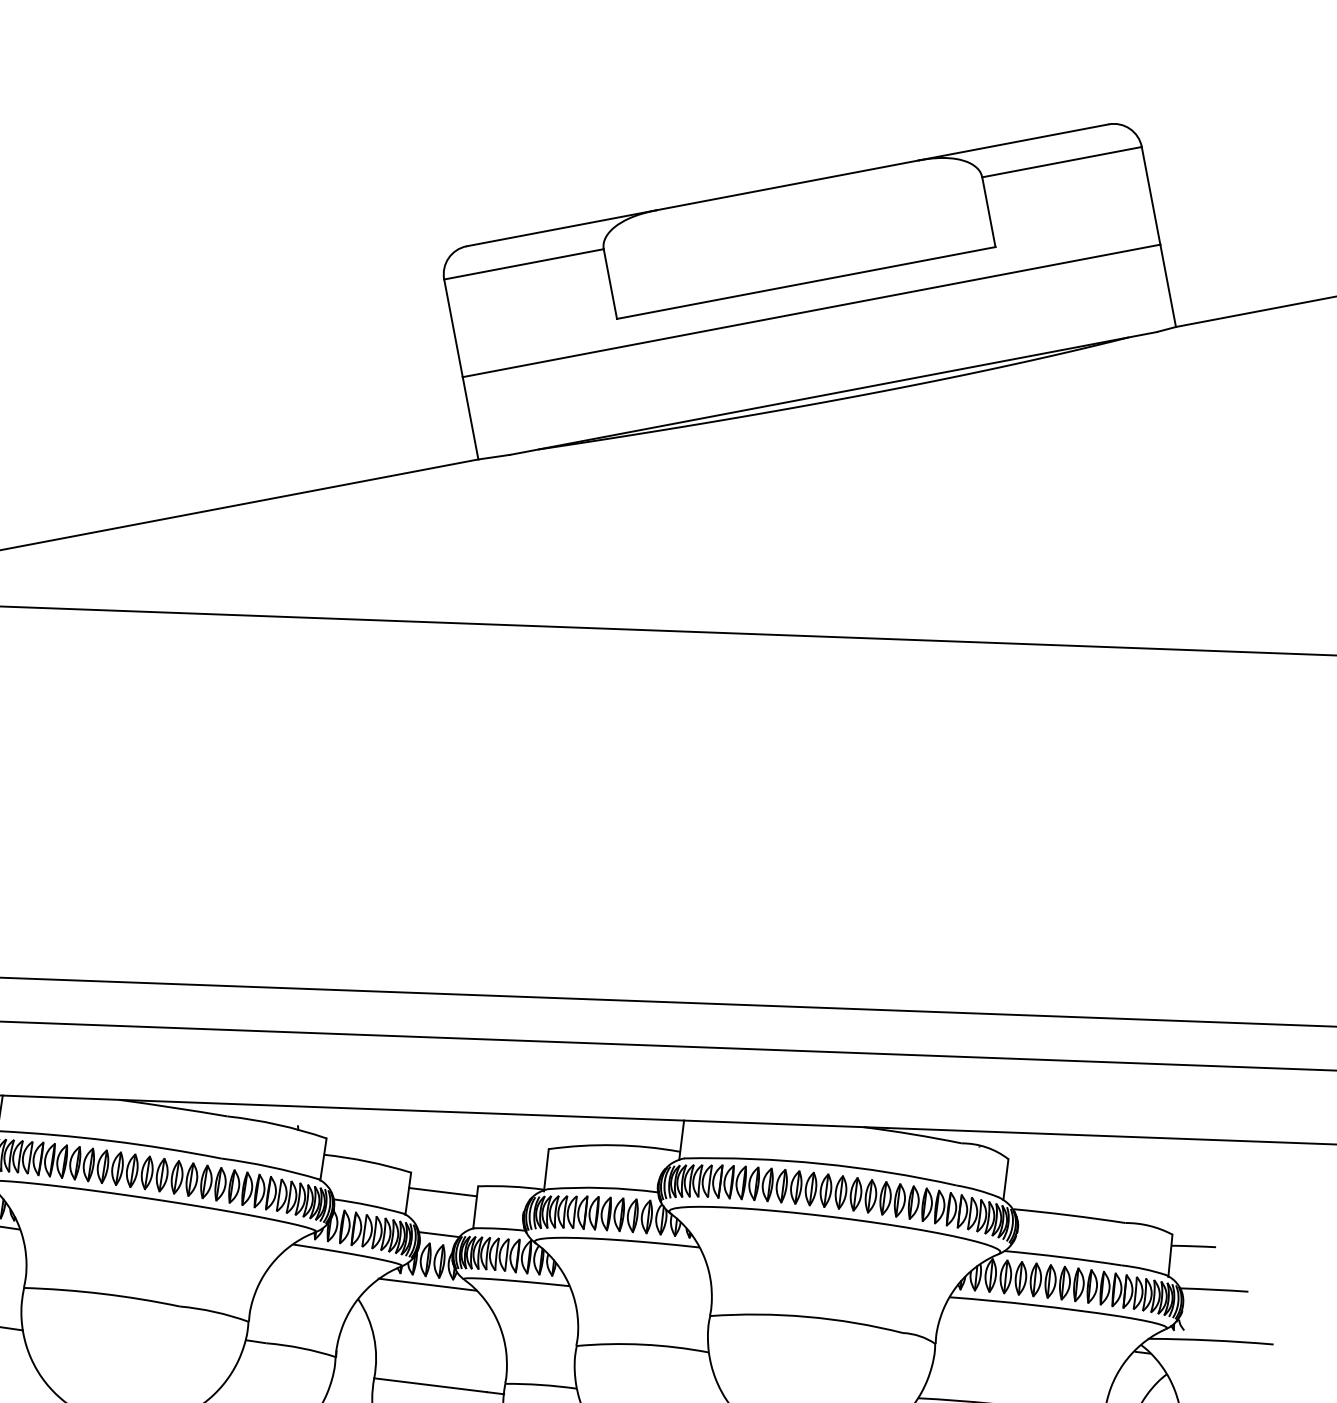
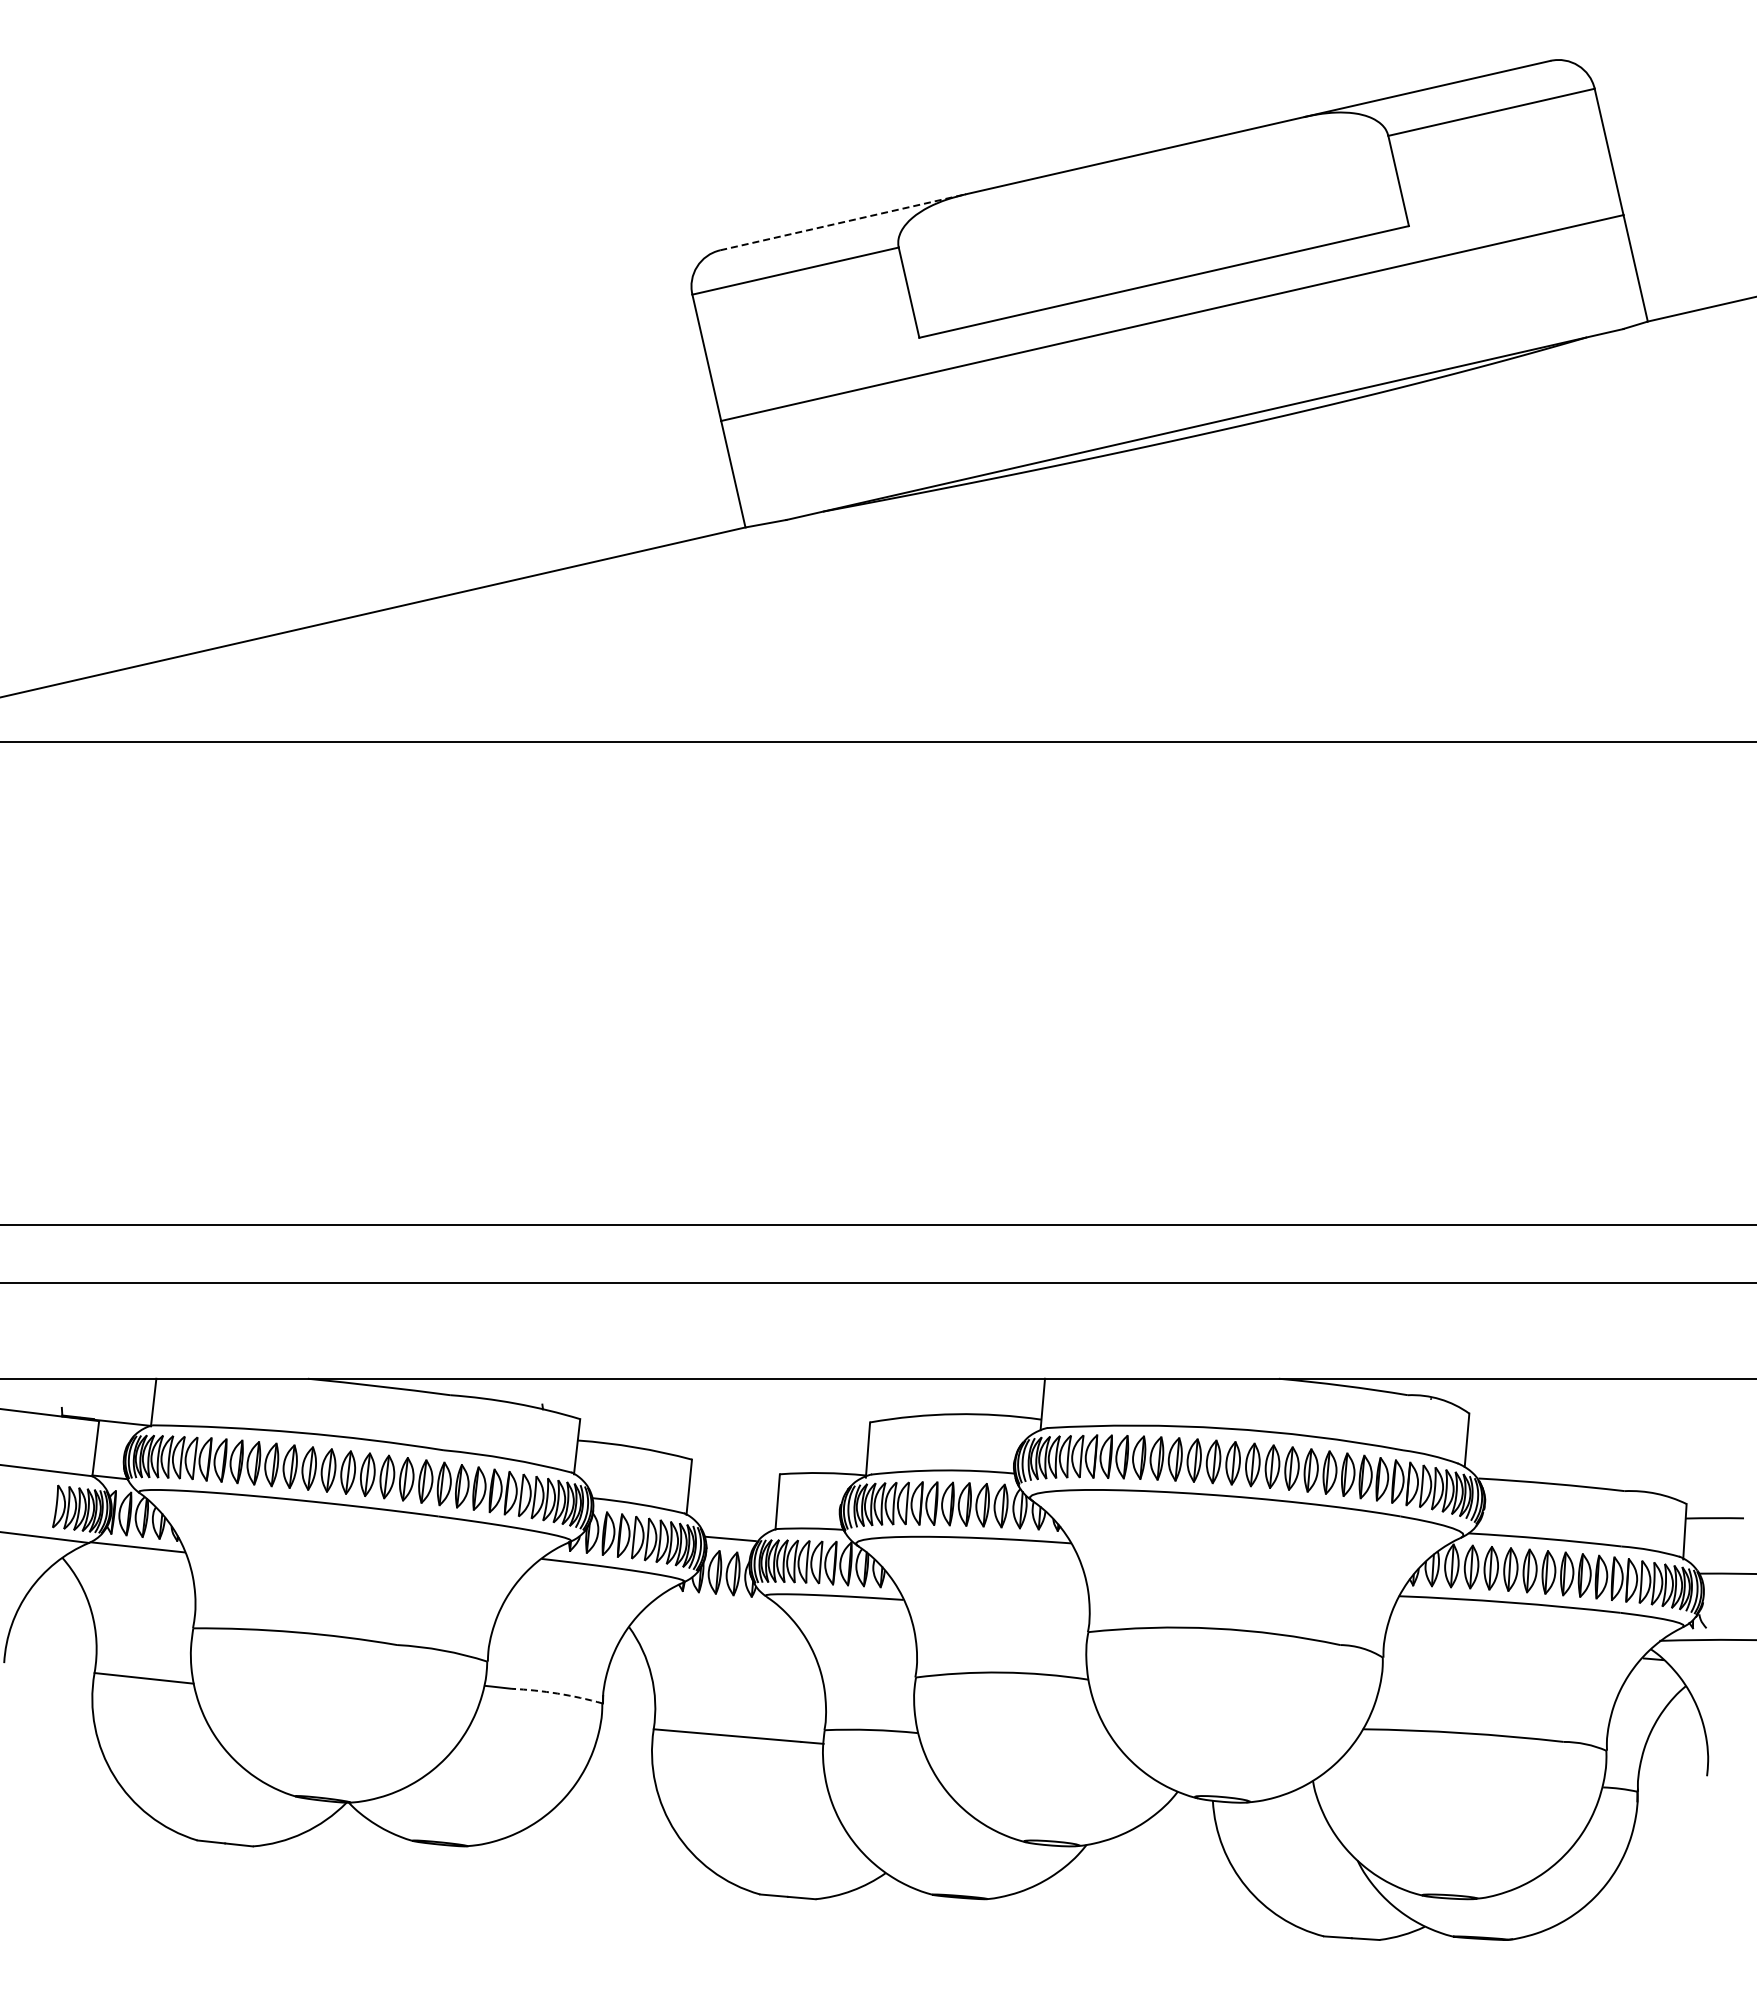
line: (562, 228) -> (843, 222), solid -> dashed
line: (442, 1192) -> (733, 1483), removed
line: (427, 1284) -> (718, 1604), removed
arc: (301, 1348) -> (557, 1693), solid -> dashed

